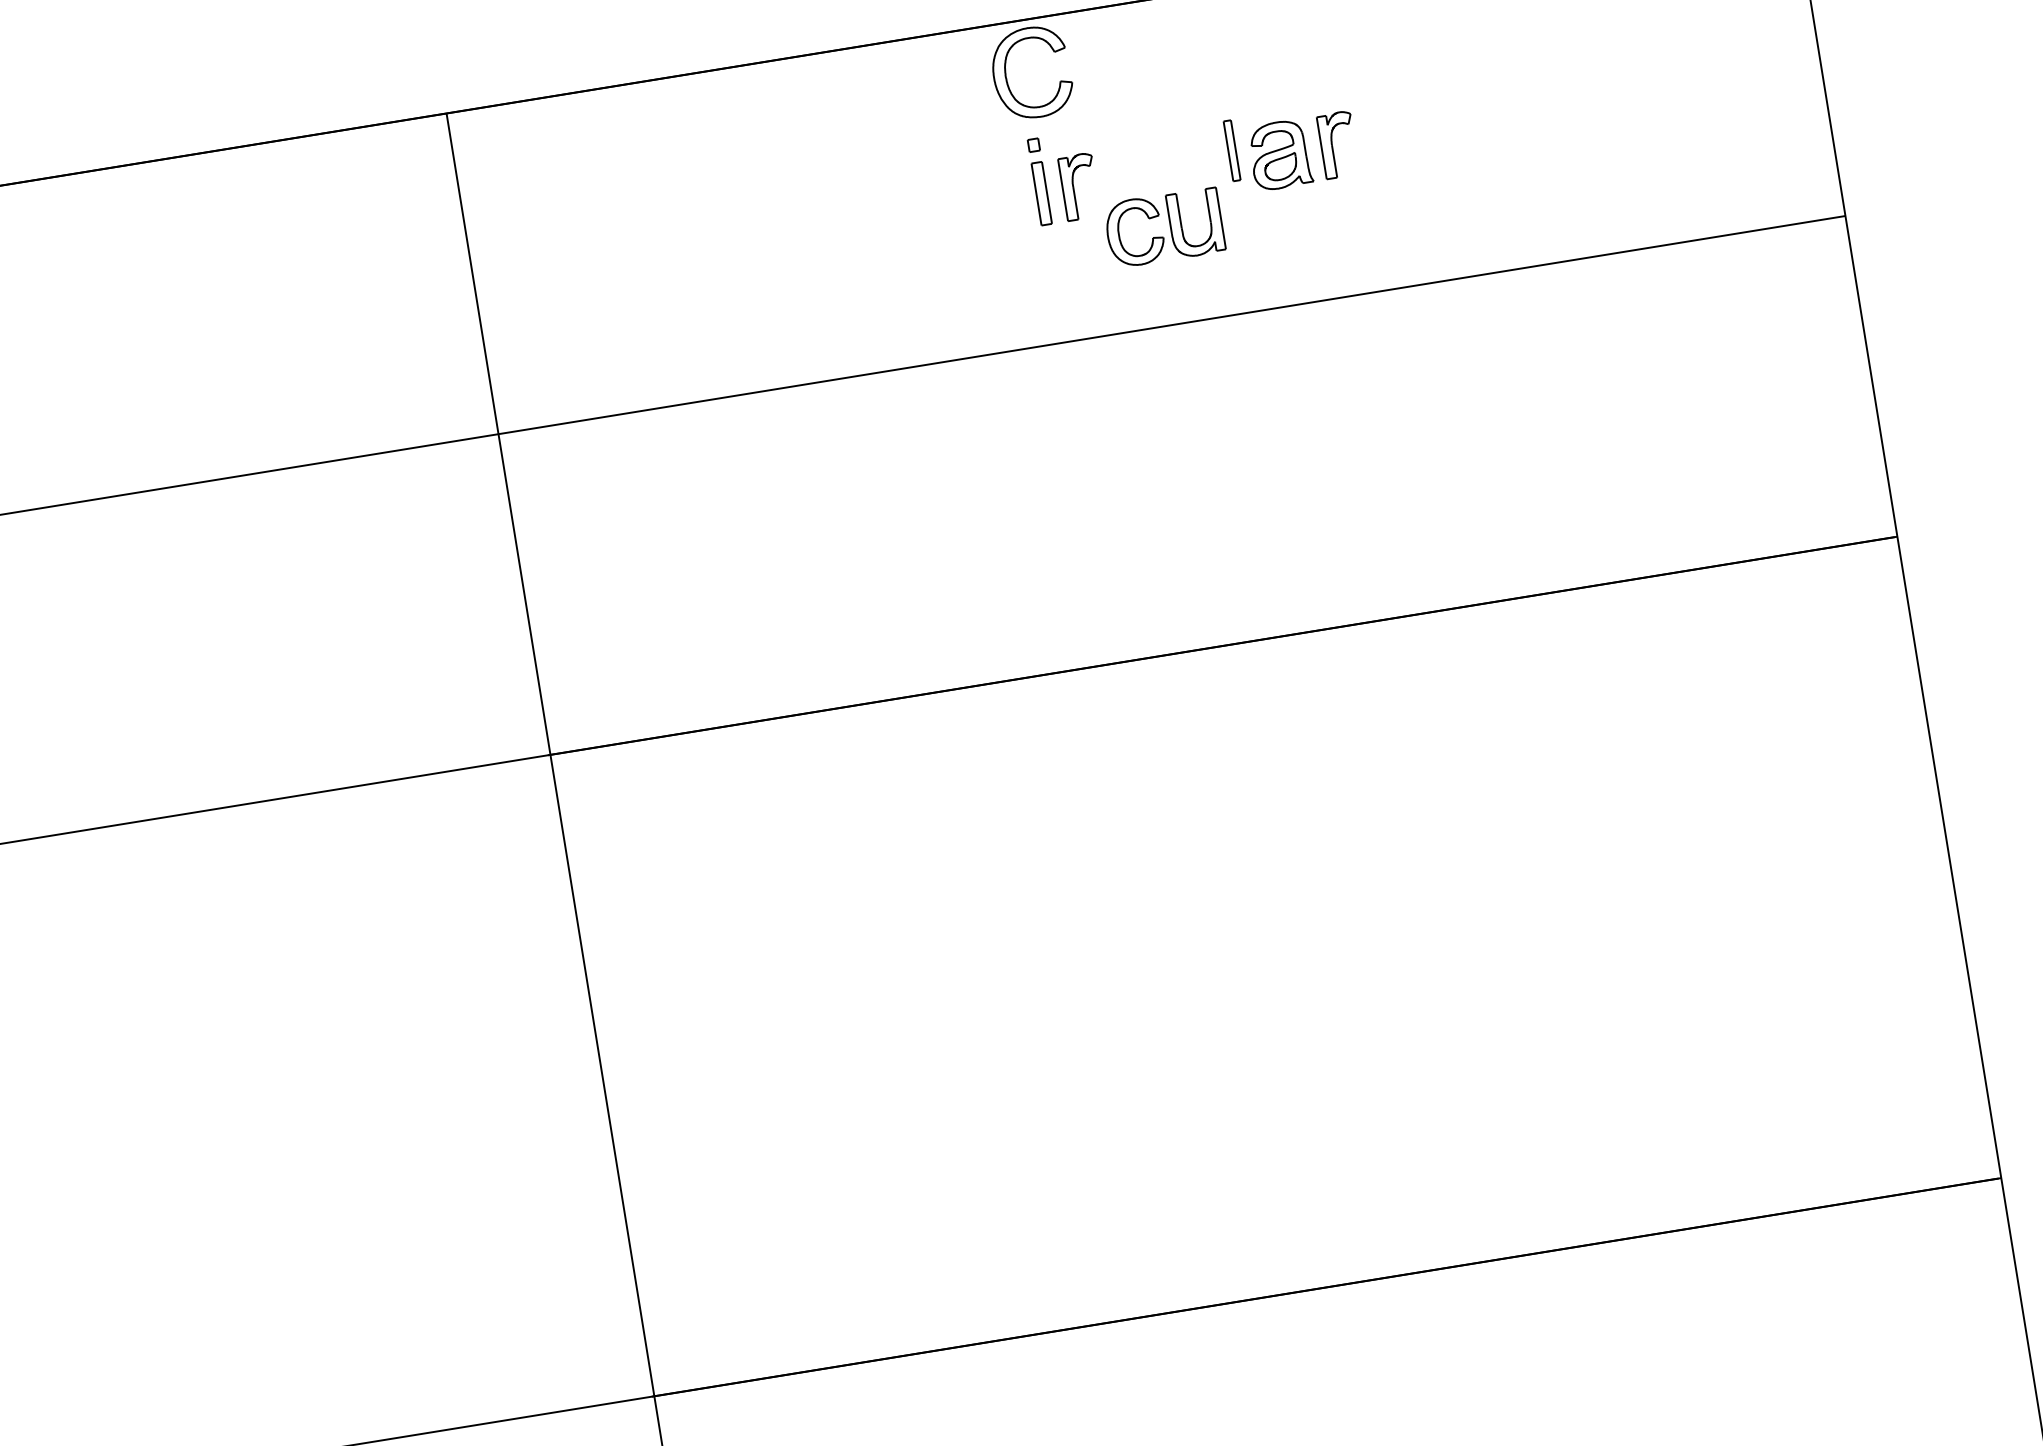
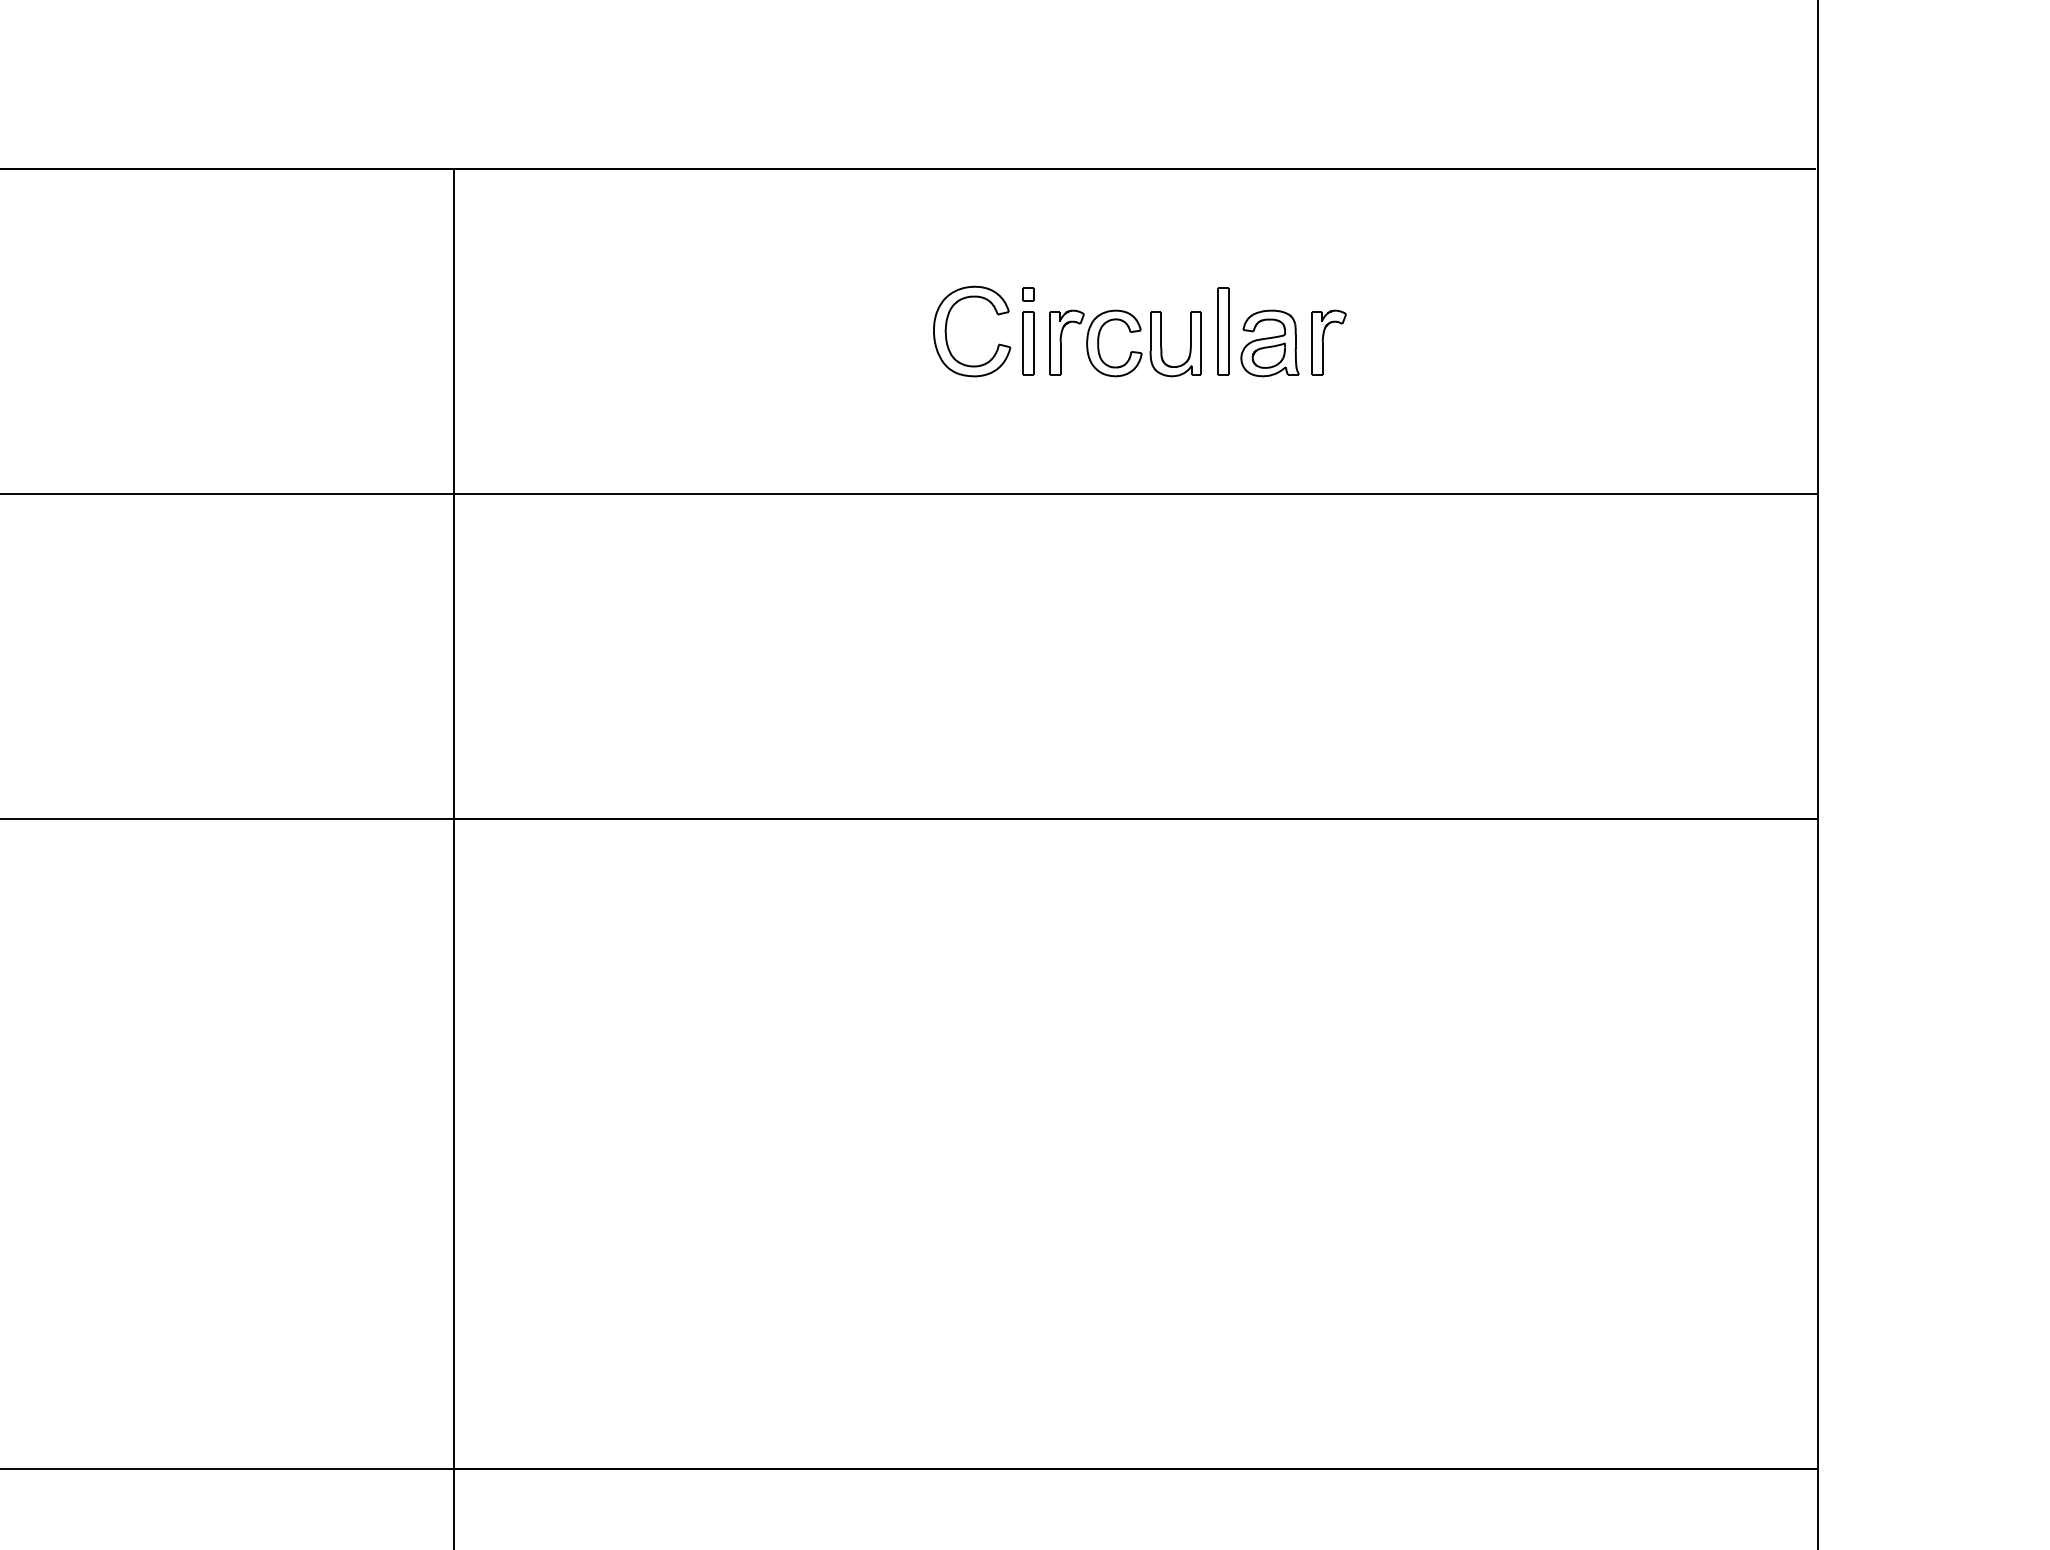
part: (1006, 69) -> (947, 324), moved
part: (1232, 150) -> (1223, 331), size x1.43
part: (1170, 226) -> (1150, 343), moved

